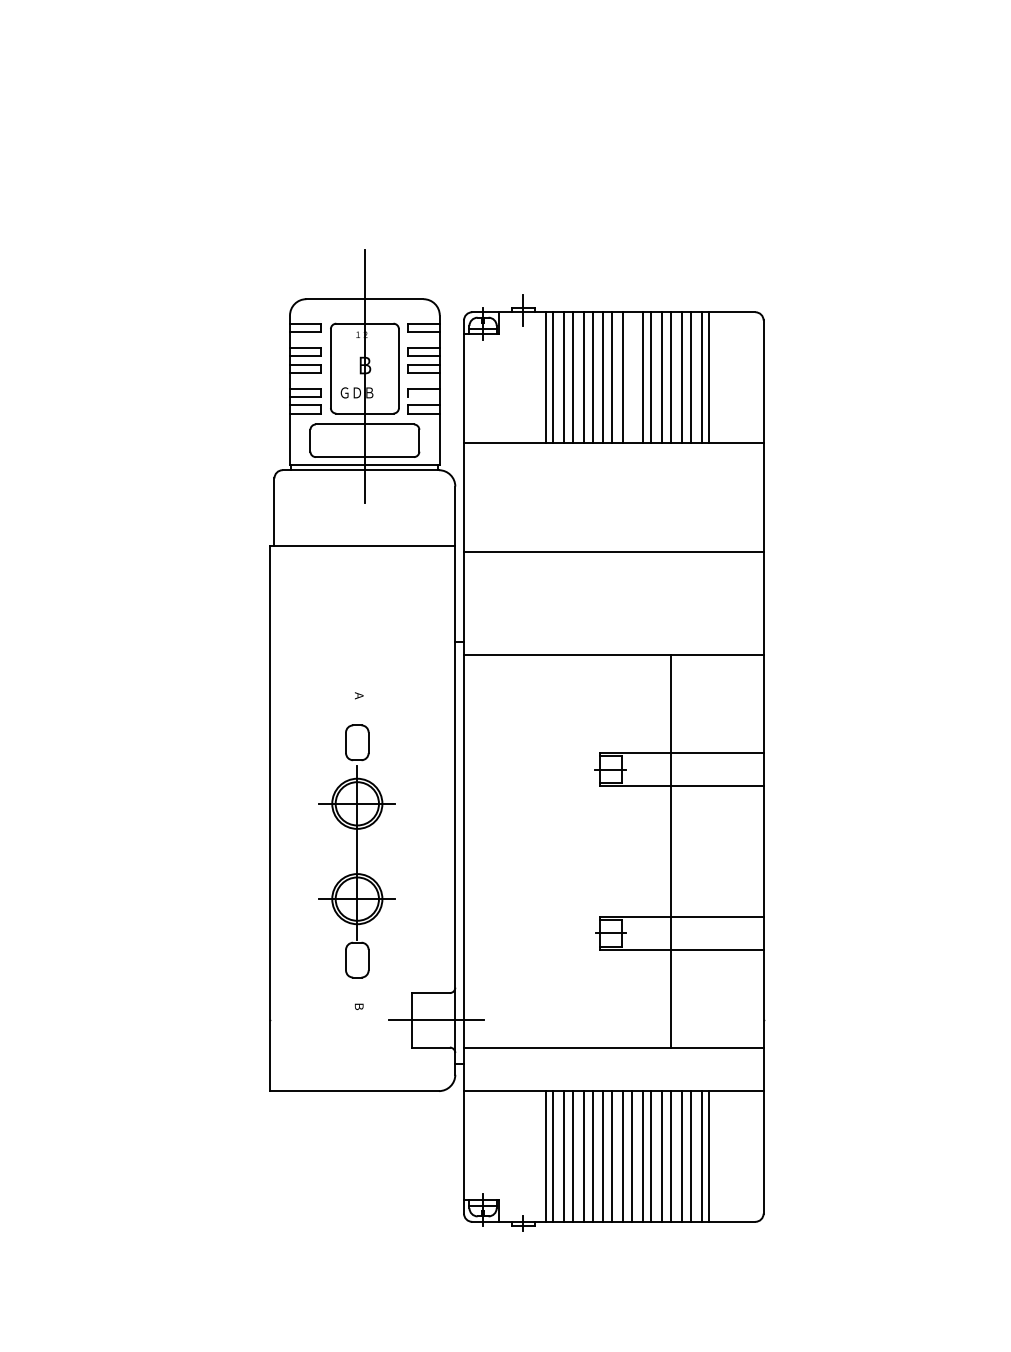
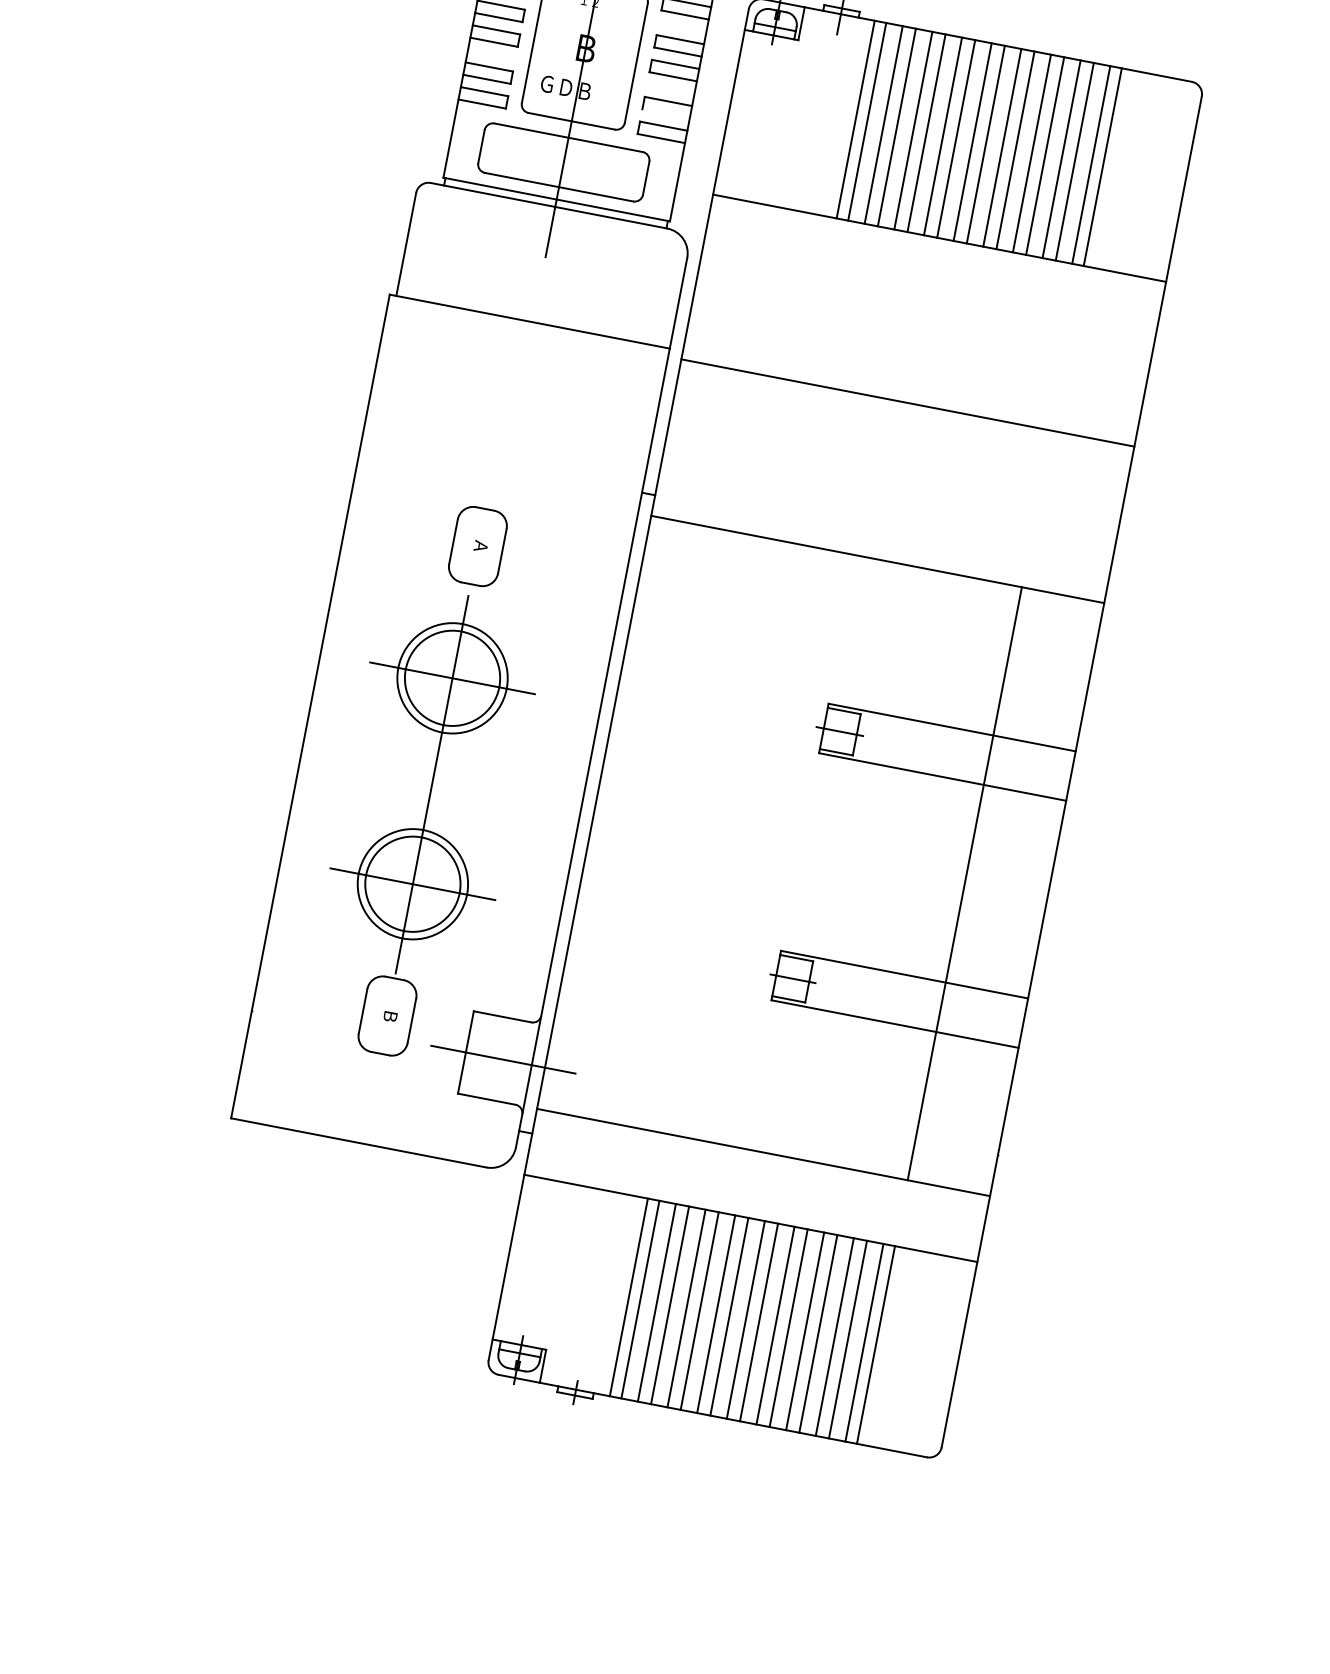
line: (631, 377) -> (985, 144), added
part: (357, 851) -> (433, 781), size x1.43
line: (671, 851) -> (965, 883), moved

